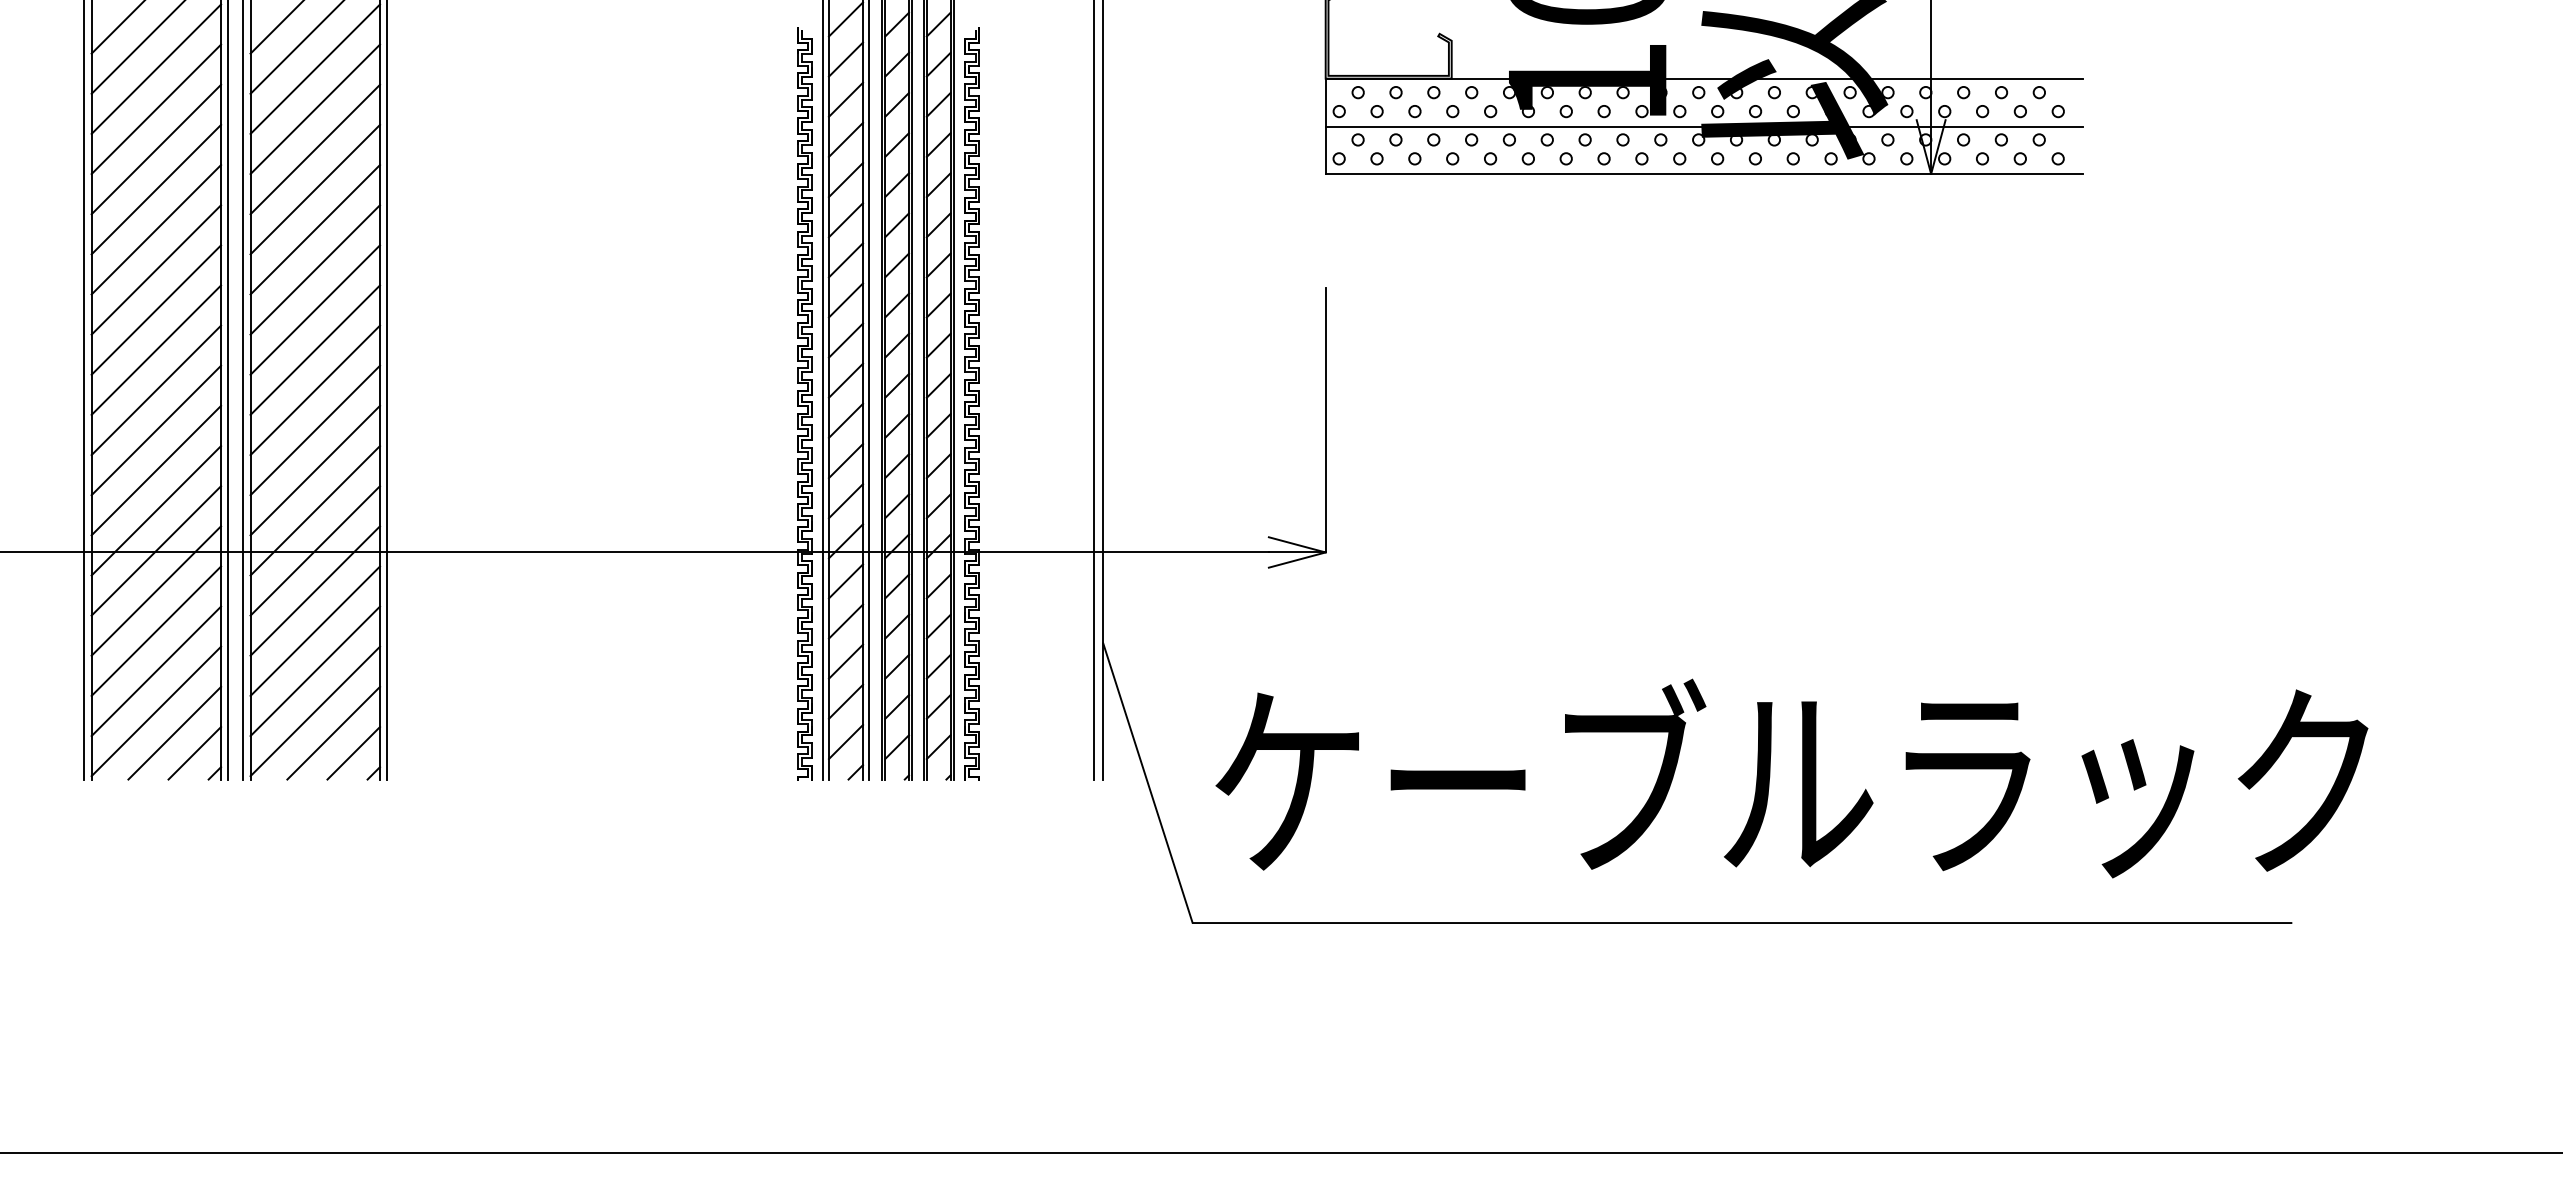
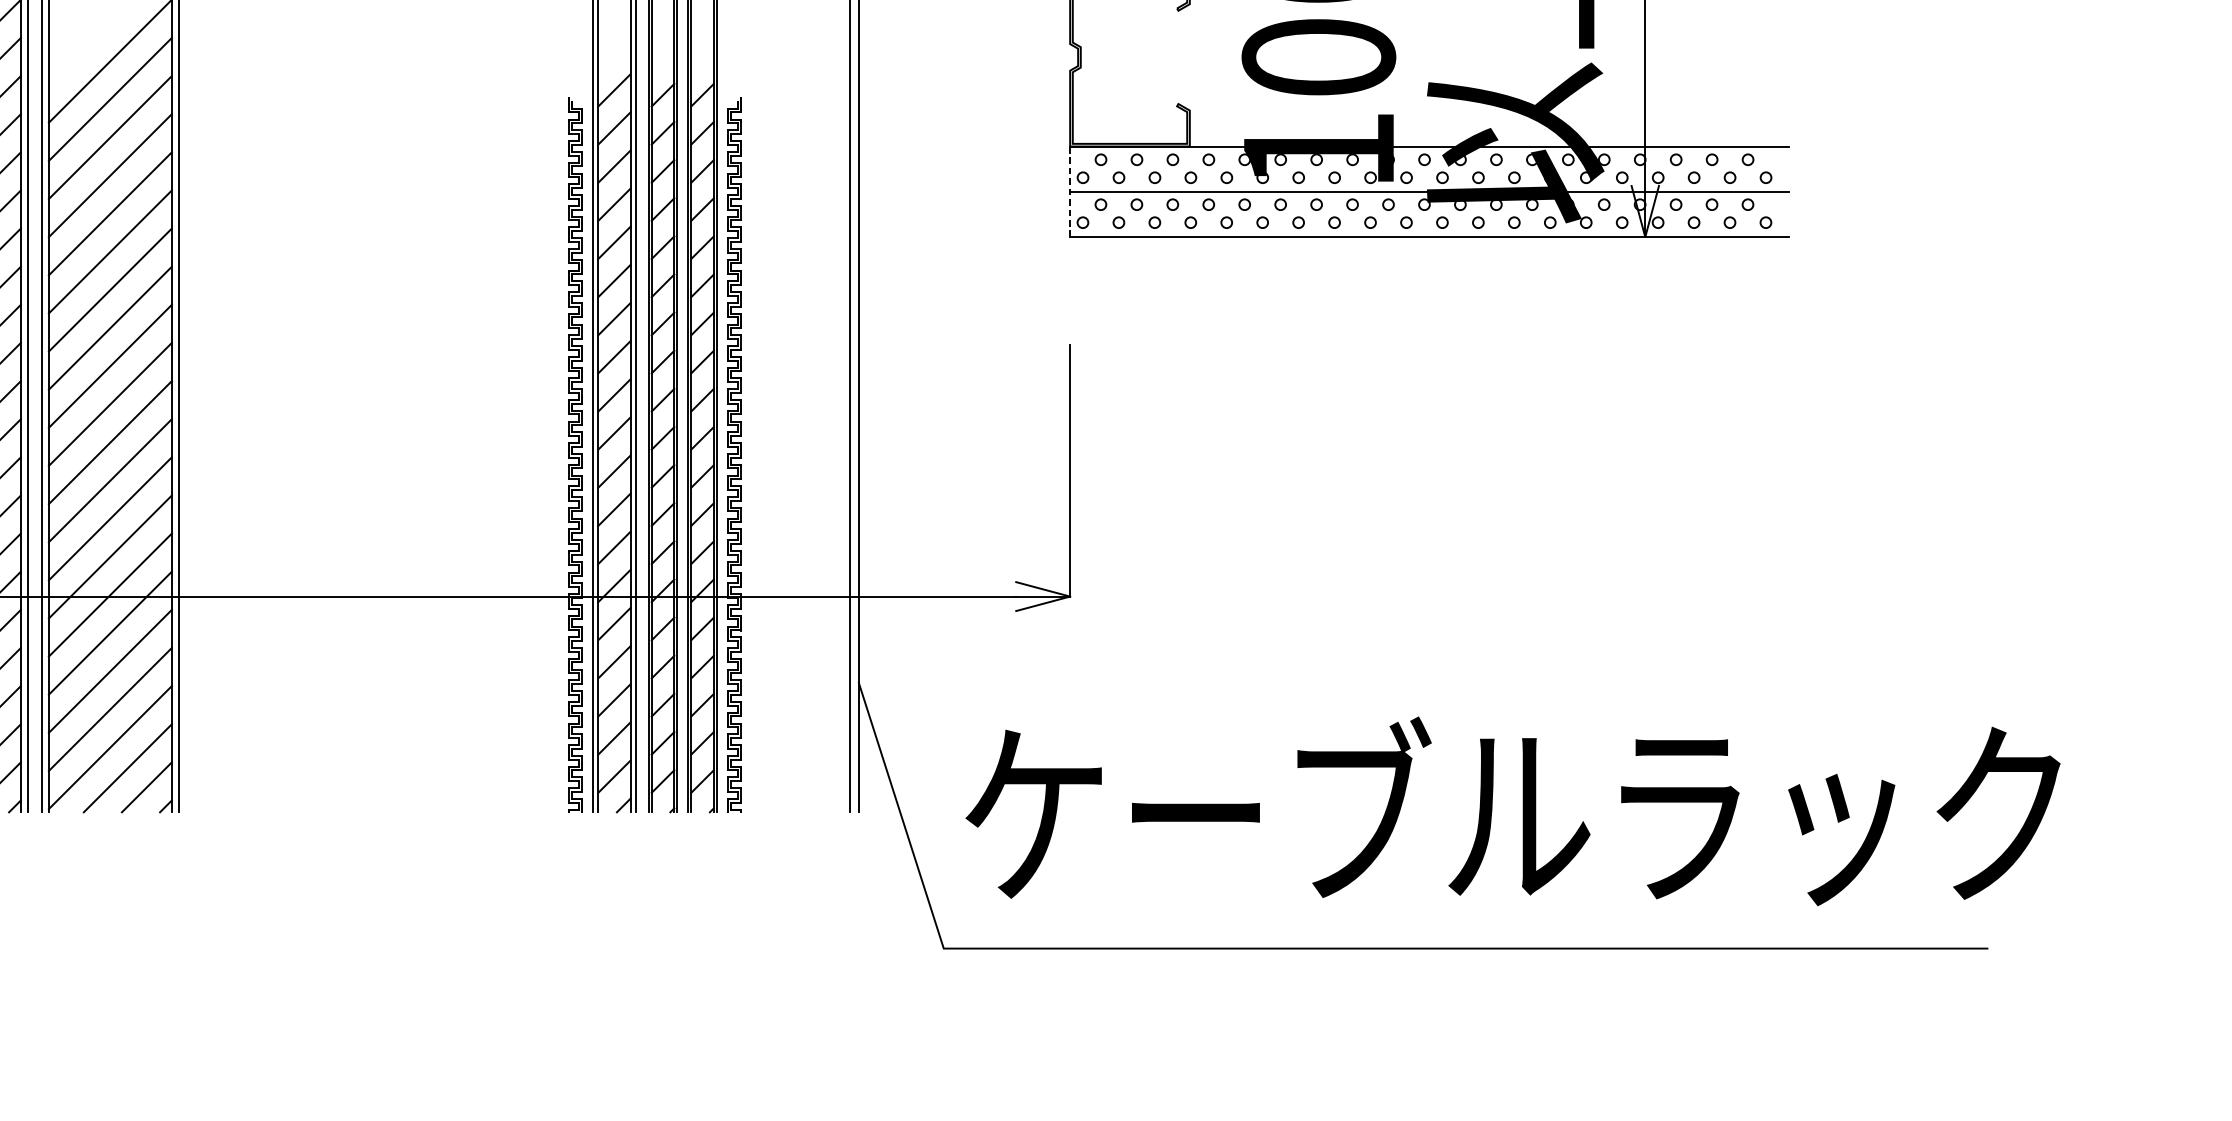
line: (1325, 126) -> (1069, 191), solid -> dashed

